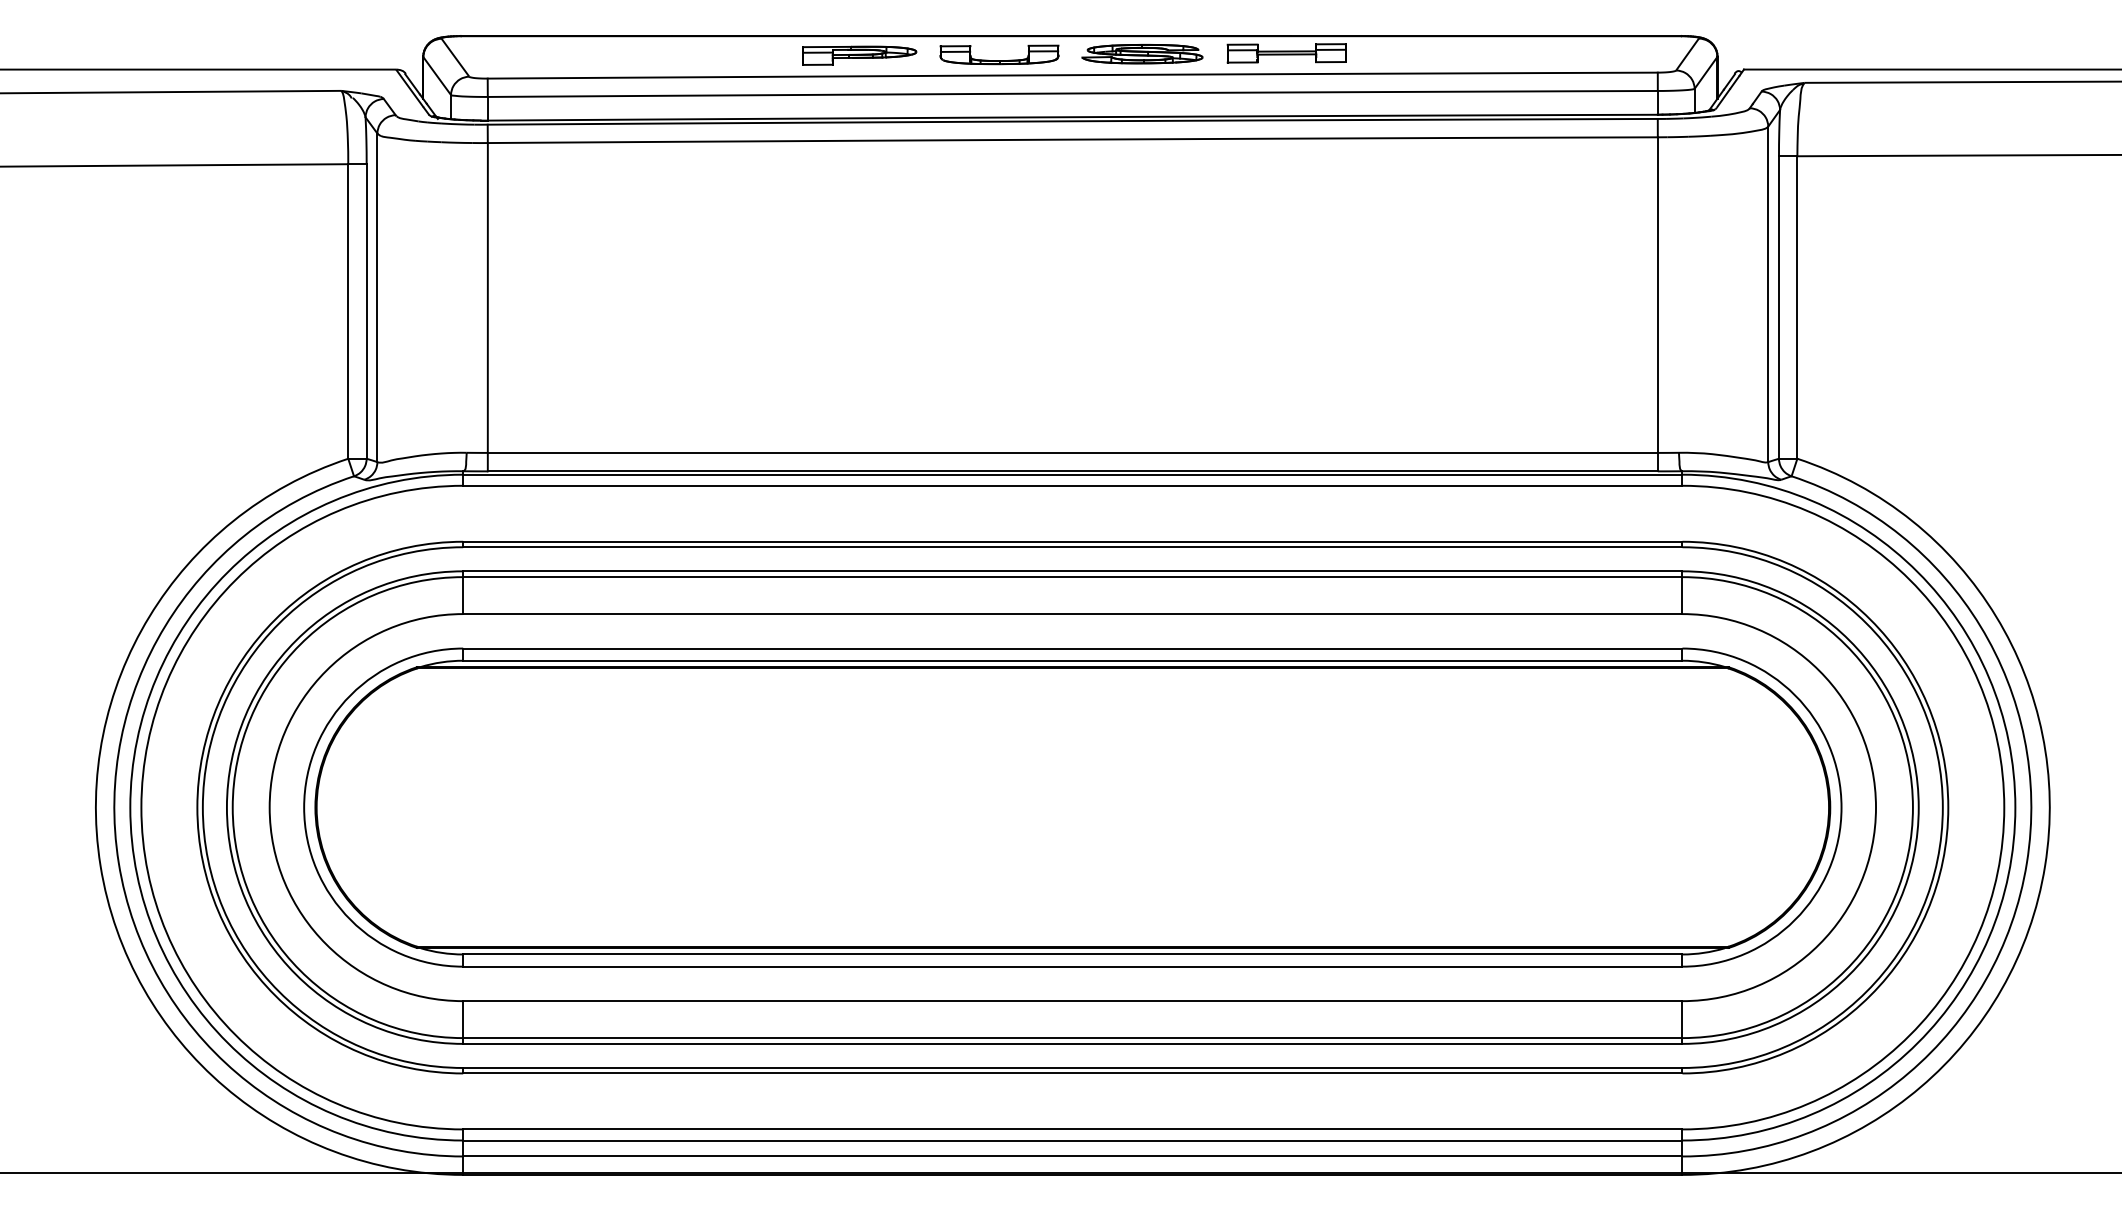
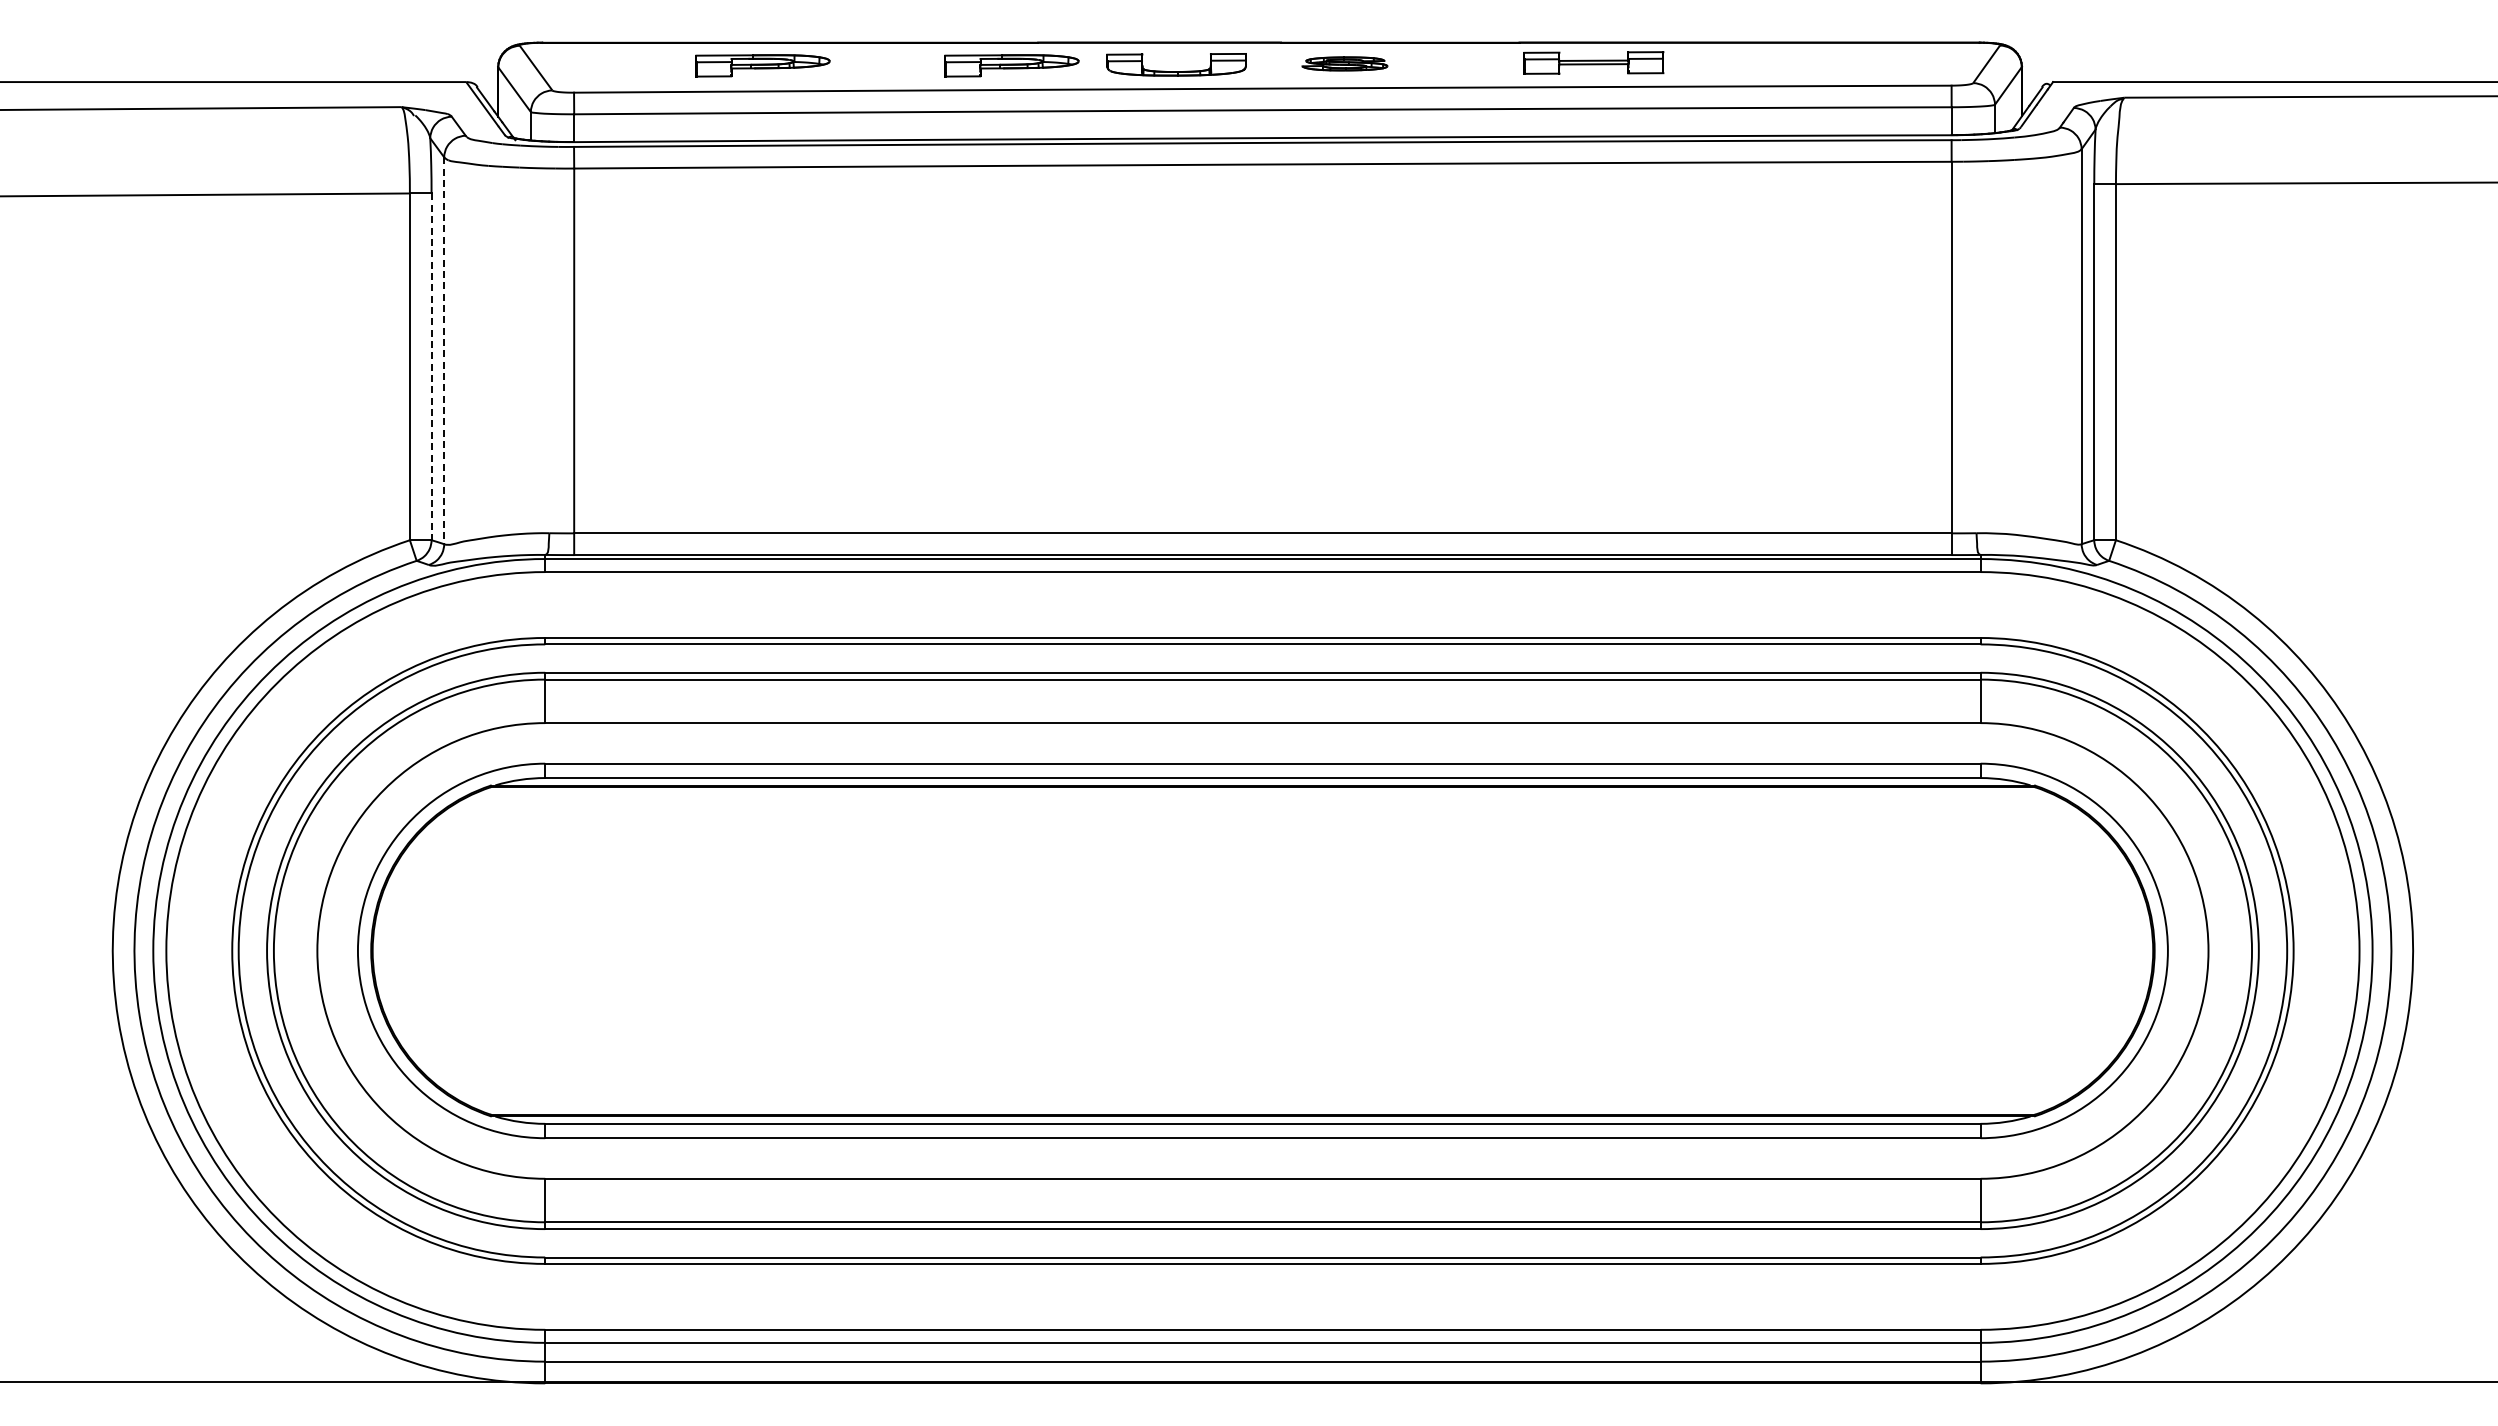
part: (1286, 52) -> (1593, 62), moved
part: (1142, 53) -> (1344, 63), size x0.6
part: (647, 55) -> (762, 65), added
line: (377, 298) -> (444, 351), solid -> dashed
line: (366, 312) -> (431, 367), solid -> dashed

